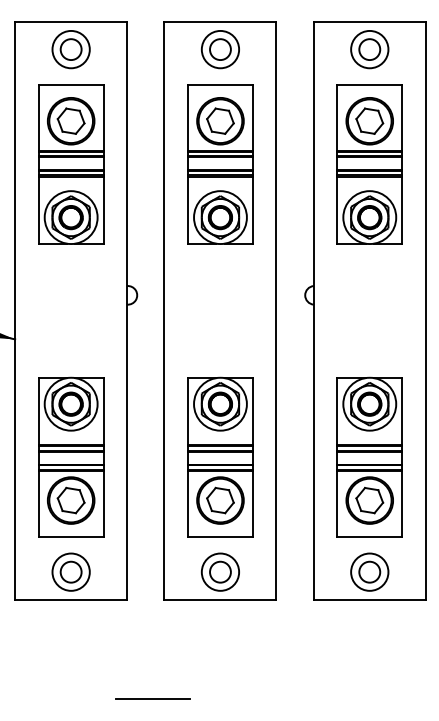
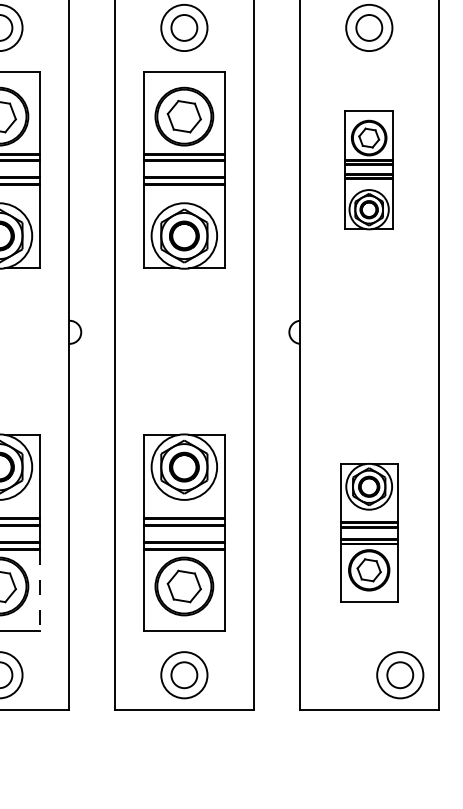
part: (369, 164) -> (368, 170), size x0.6
part: (369, 456) -> (368, 531), size x0.7
line: (103, 504) -> (39, 591), solid -> dashed
part: (369, 571) -> (399, 674), moved

